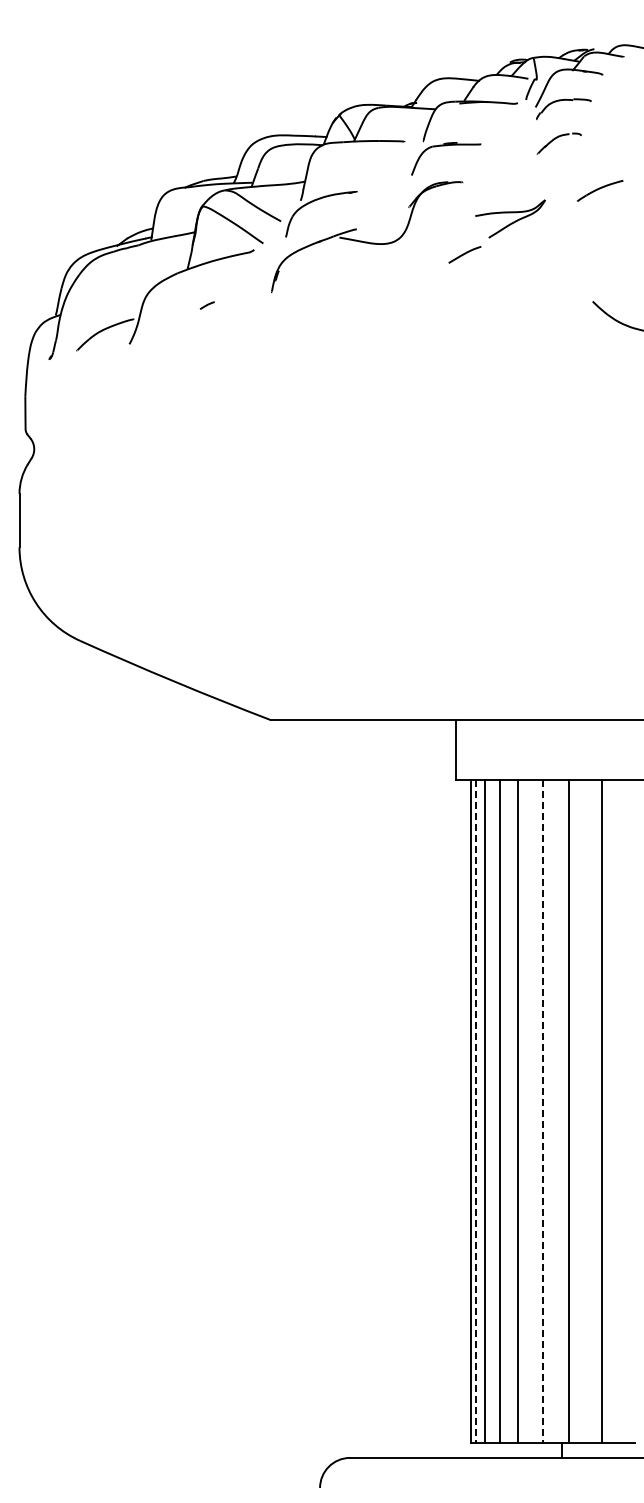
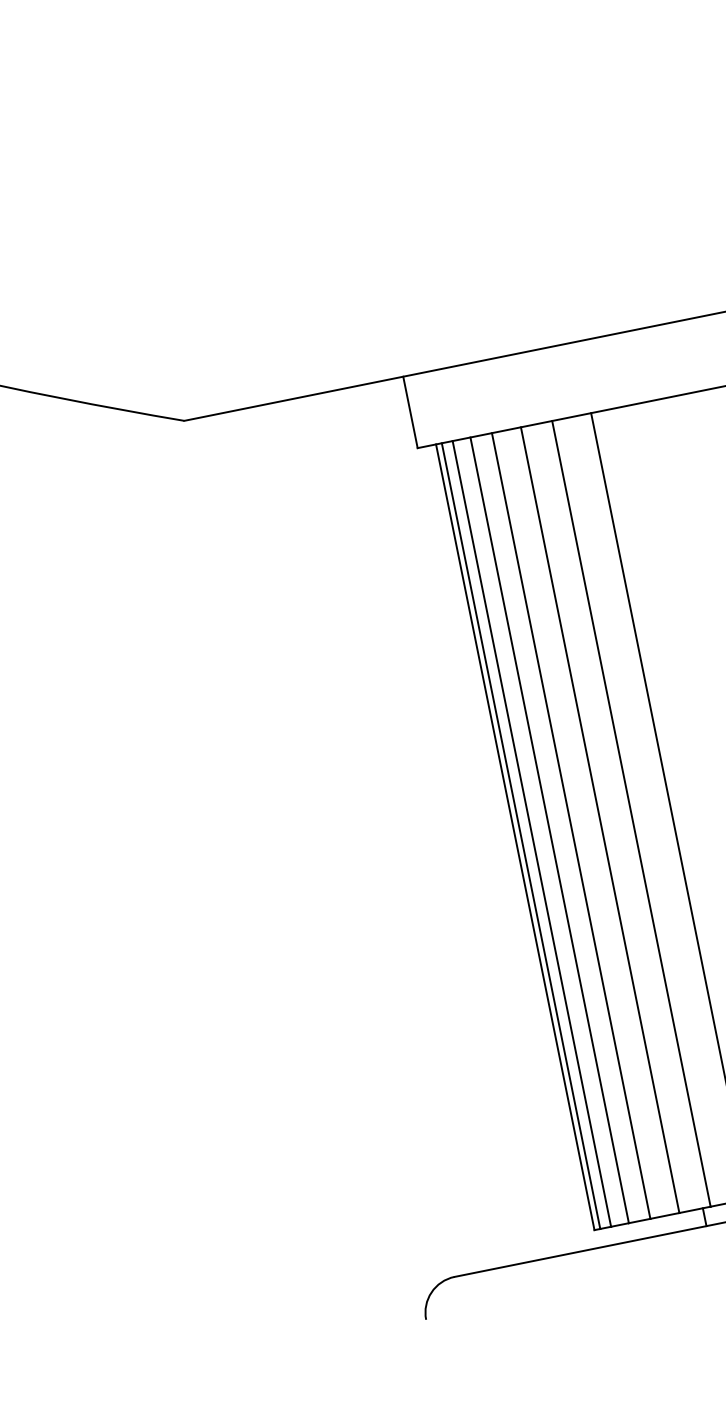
line: (475, 1112) -> (520, 837), dashed -> solid
line: (542, 1112) -> (600, 821), dashed -> solid

